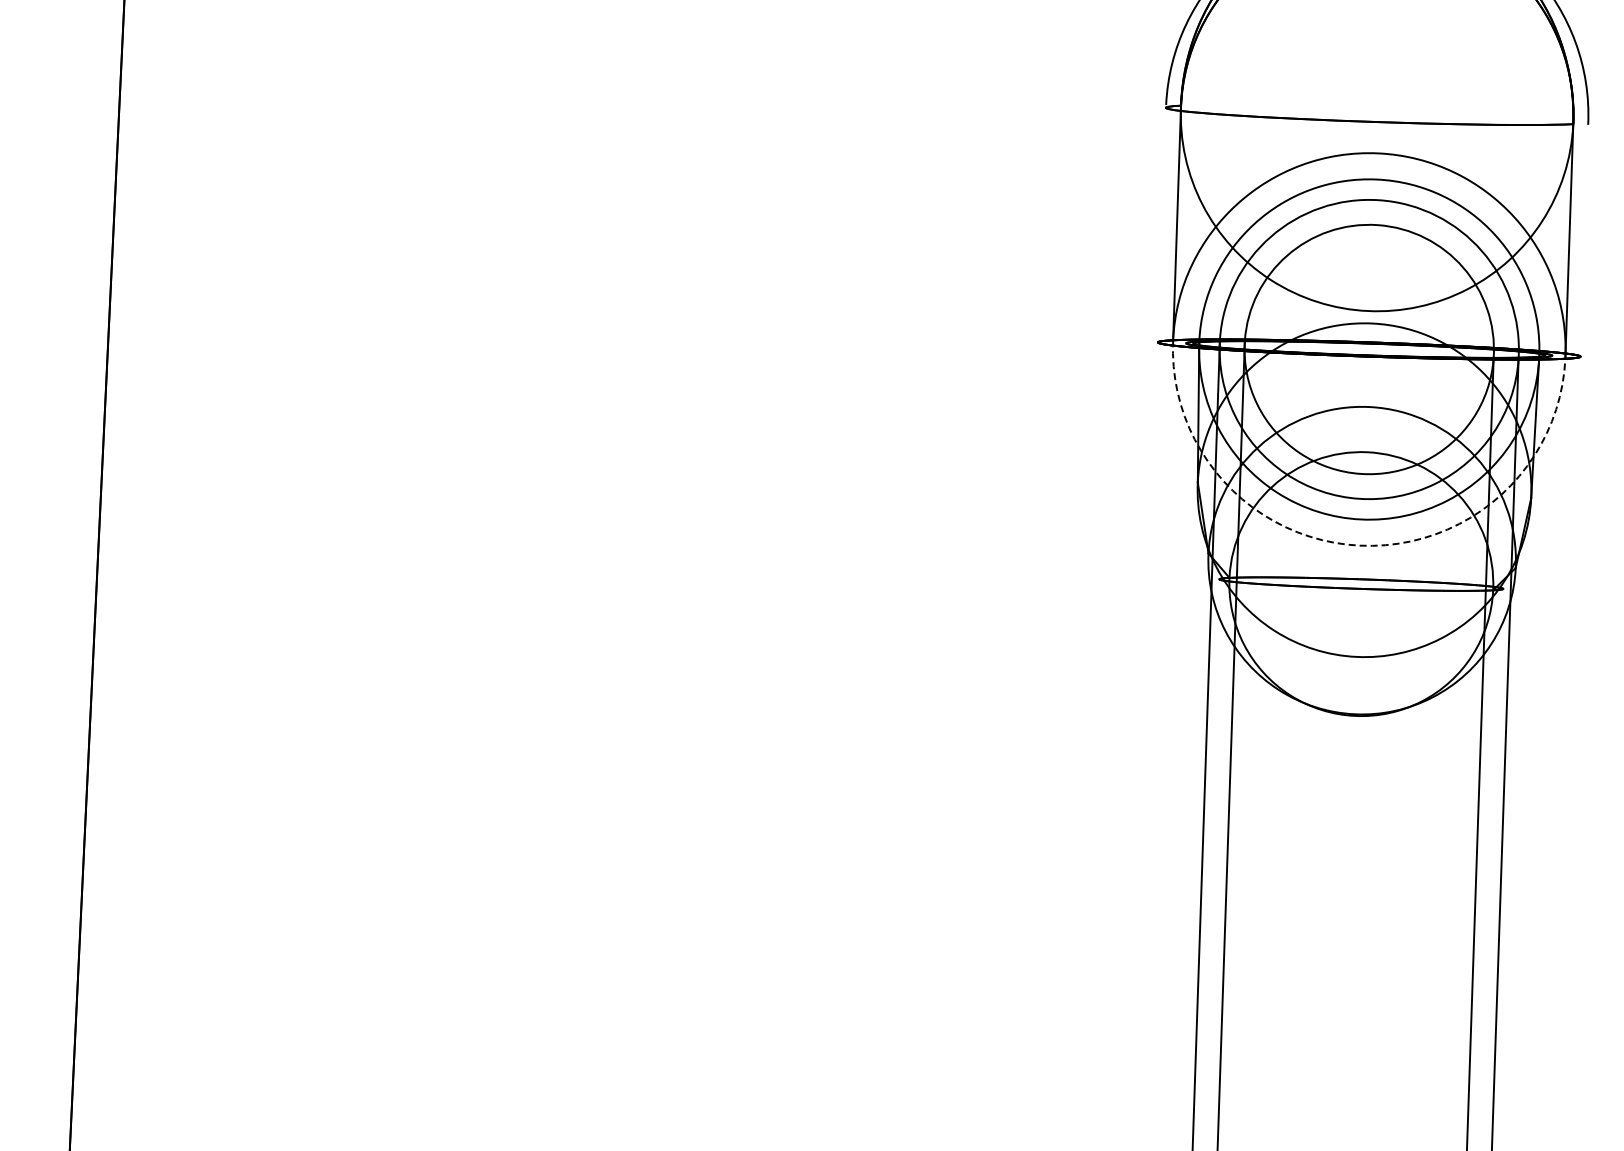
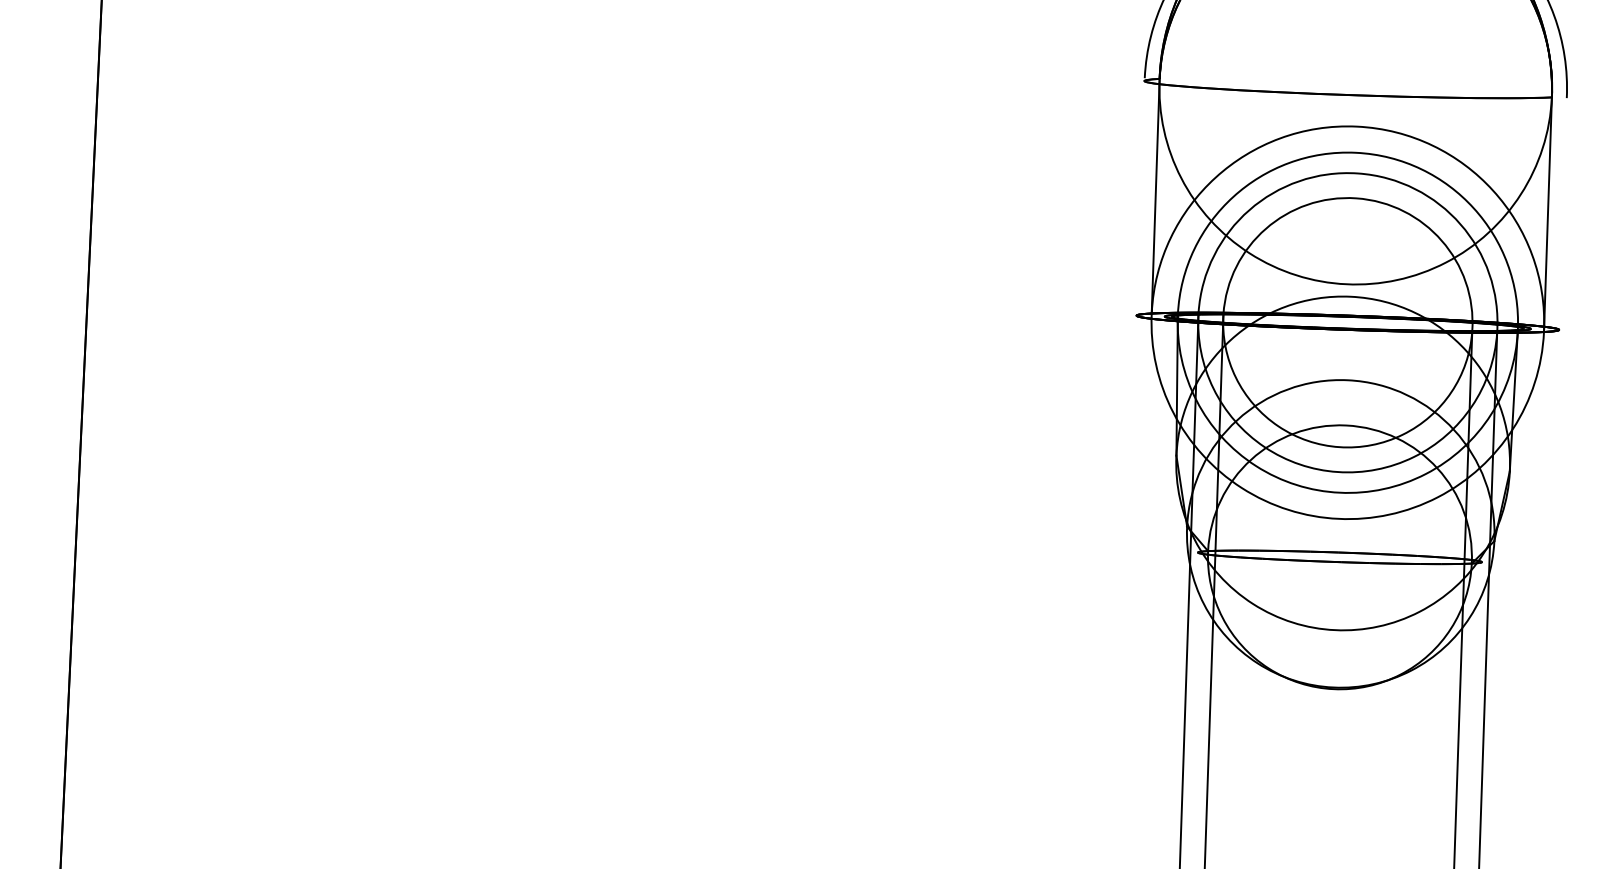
arc: (1360, 545) -> (1339, 518), dashed -> solid

